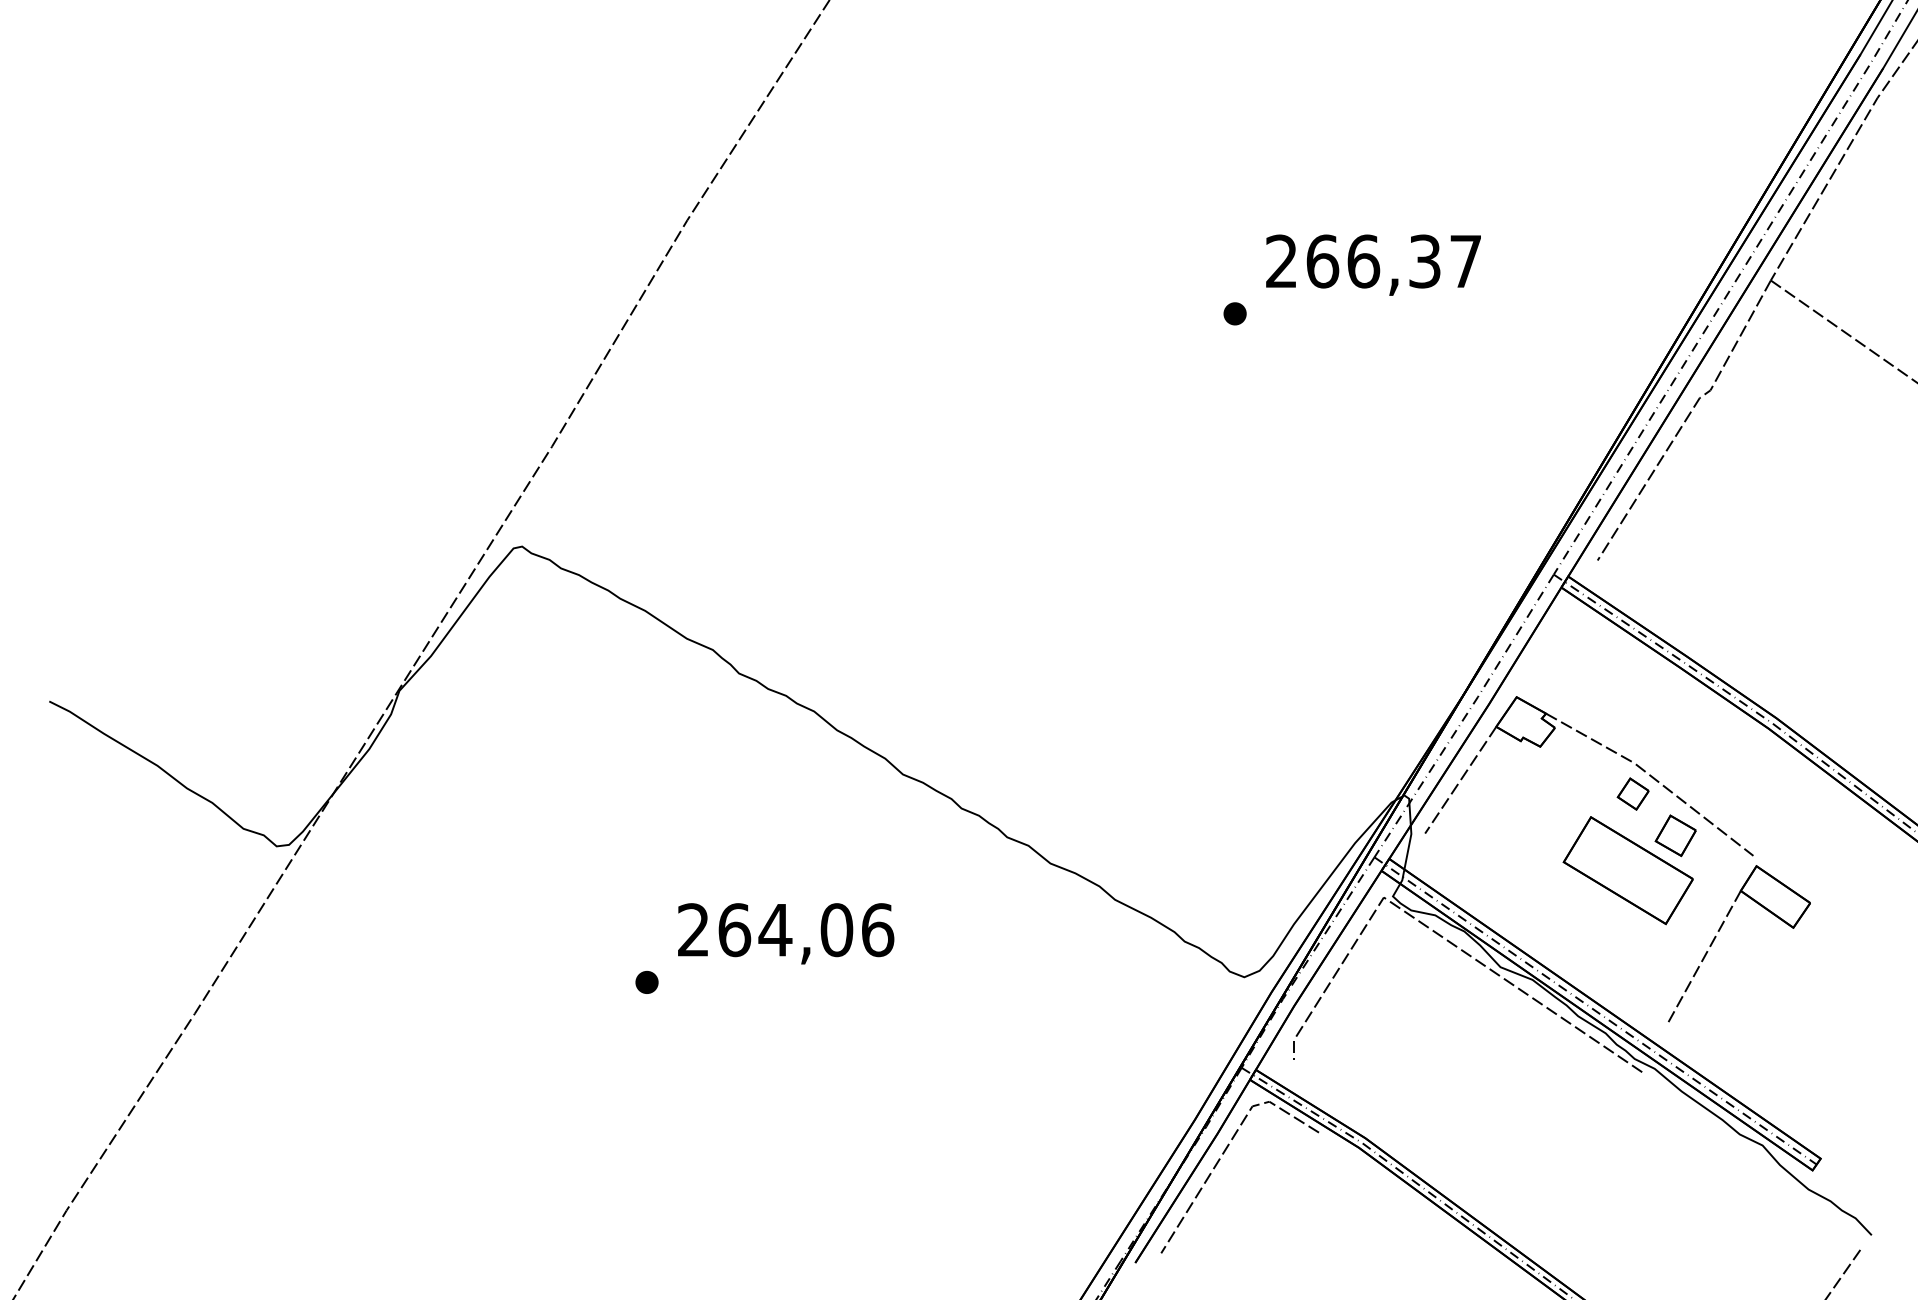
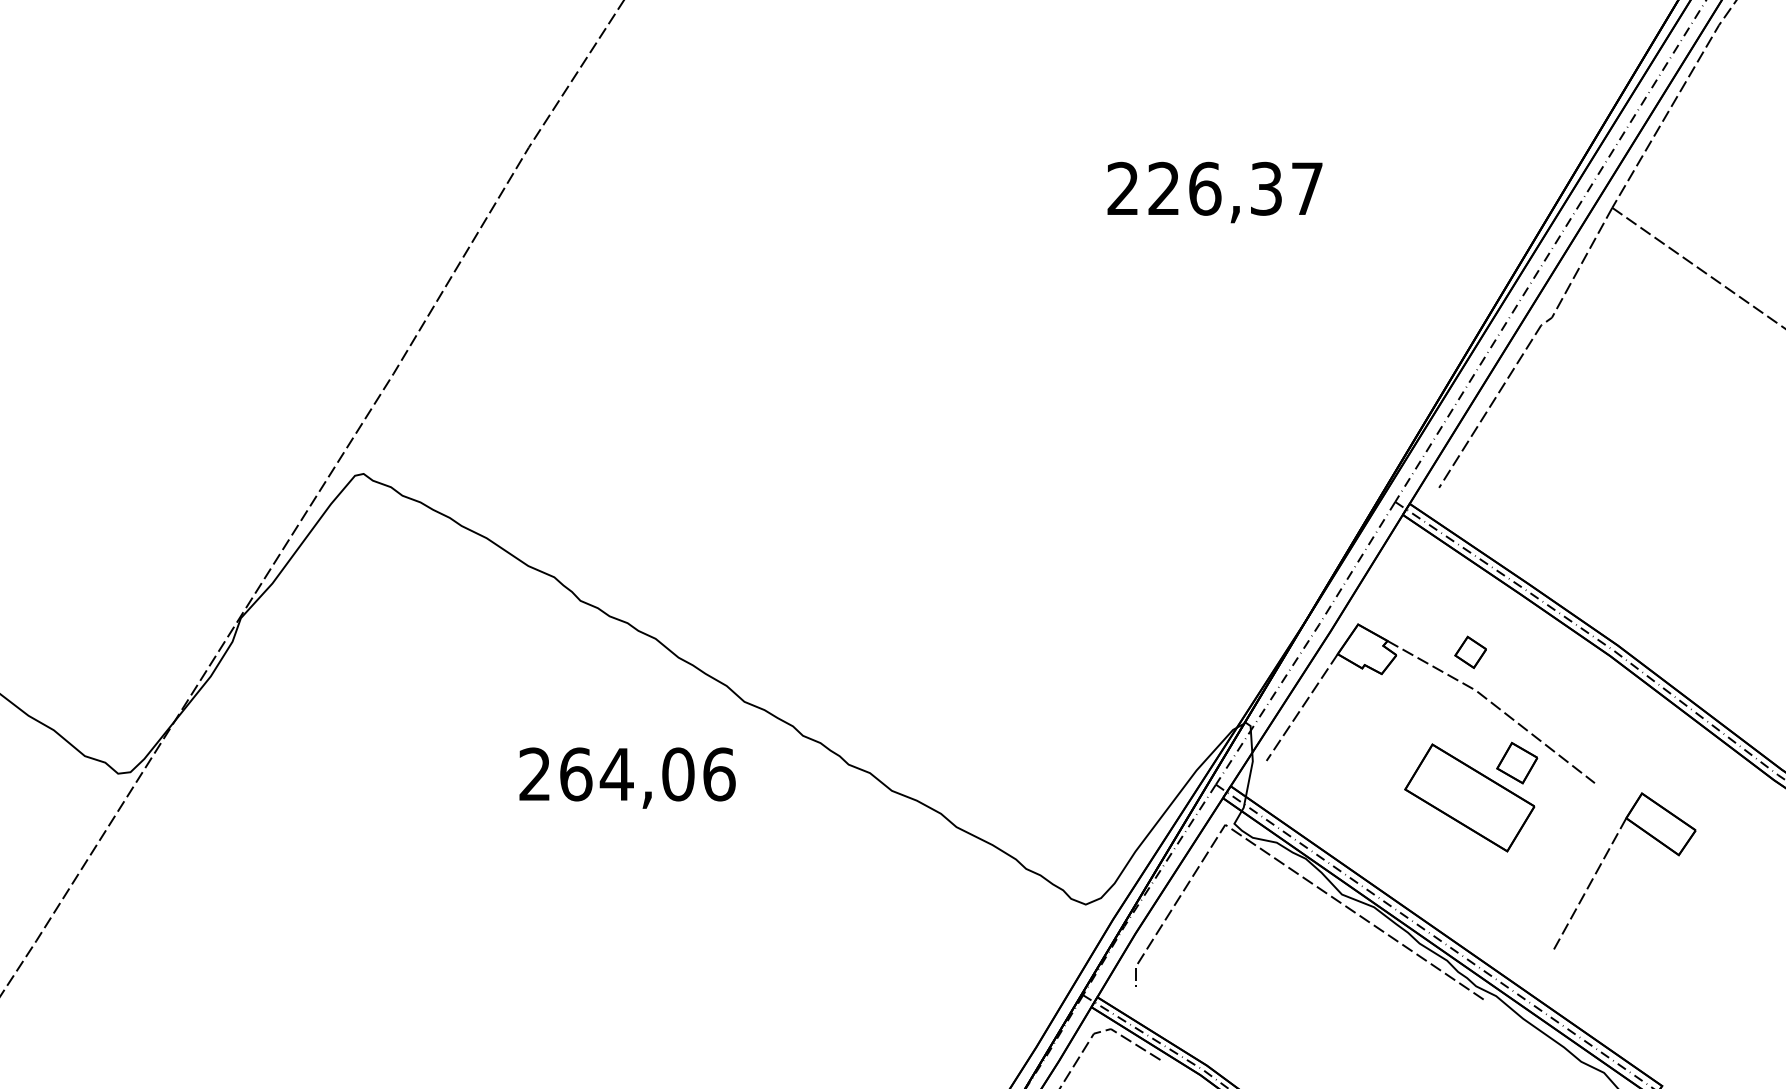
text: (1322, 261) -> (1163, 188), 266,37 -> 226,37
part: (1234, 313) -> (1075, 240), removed
part: (1632, 793) -> (1469, 651), moved
part: (1720, 930) -> (1605, 857), moved
text: (786, 933) -> (627, 777), moved
part: (646, 982) -> (487, 909), removed

